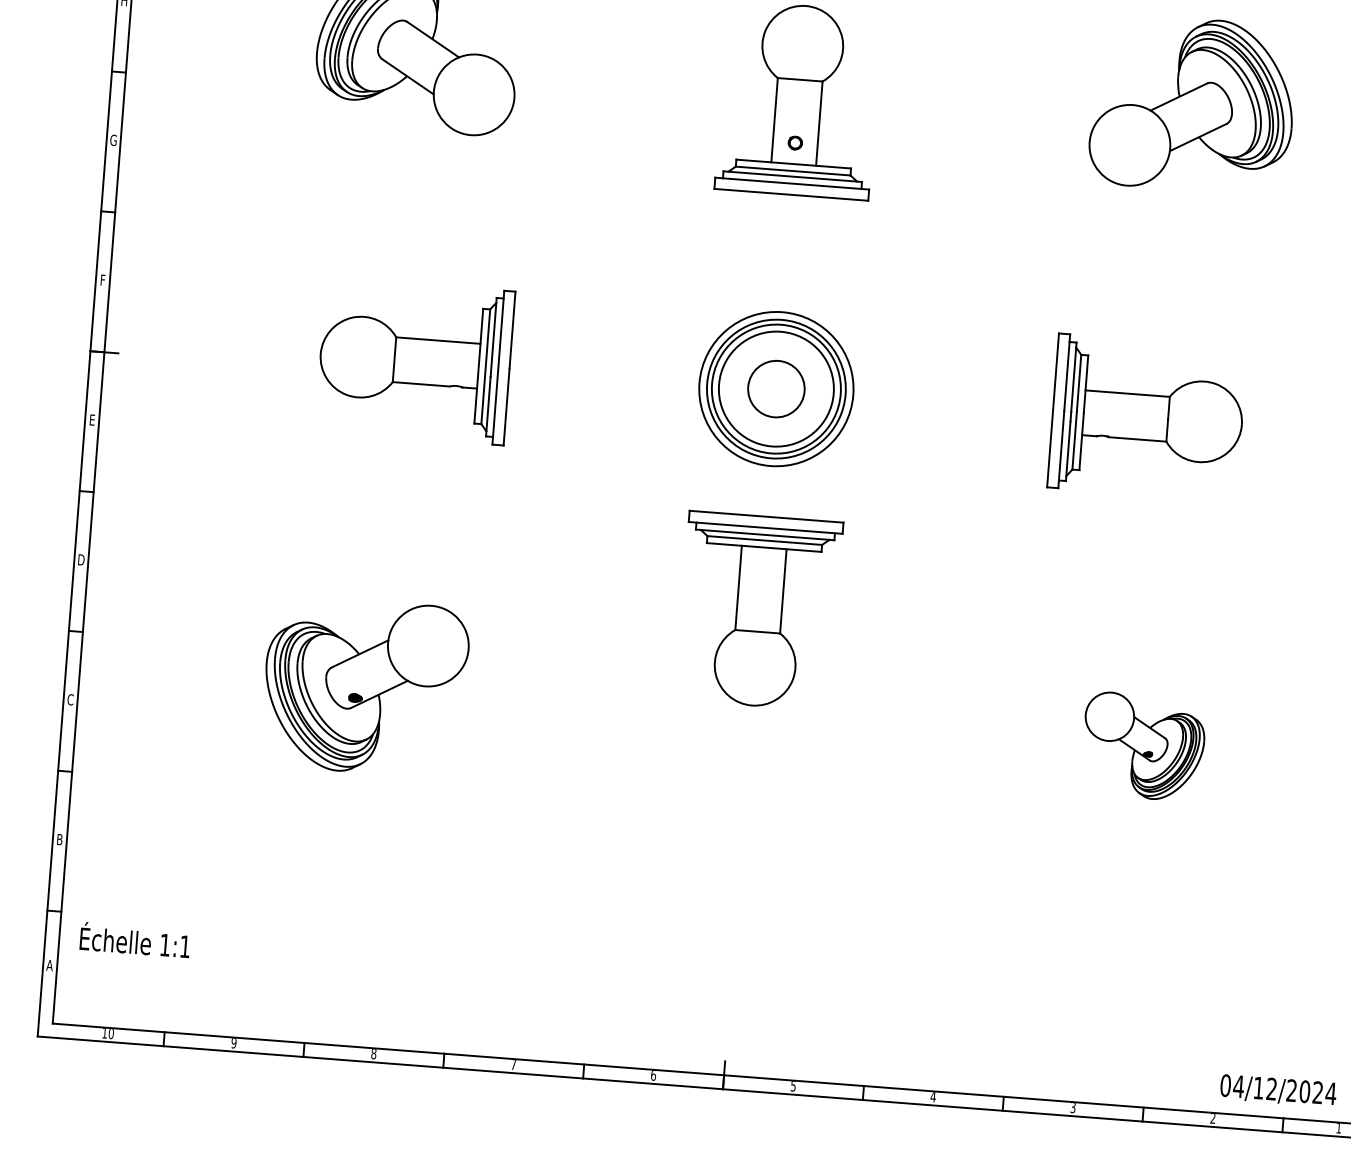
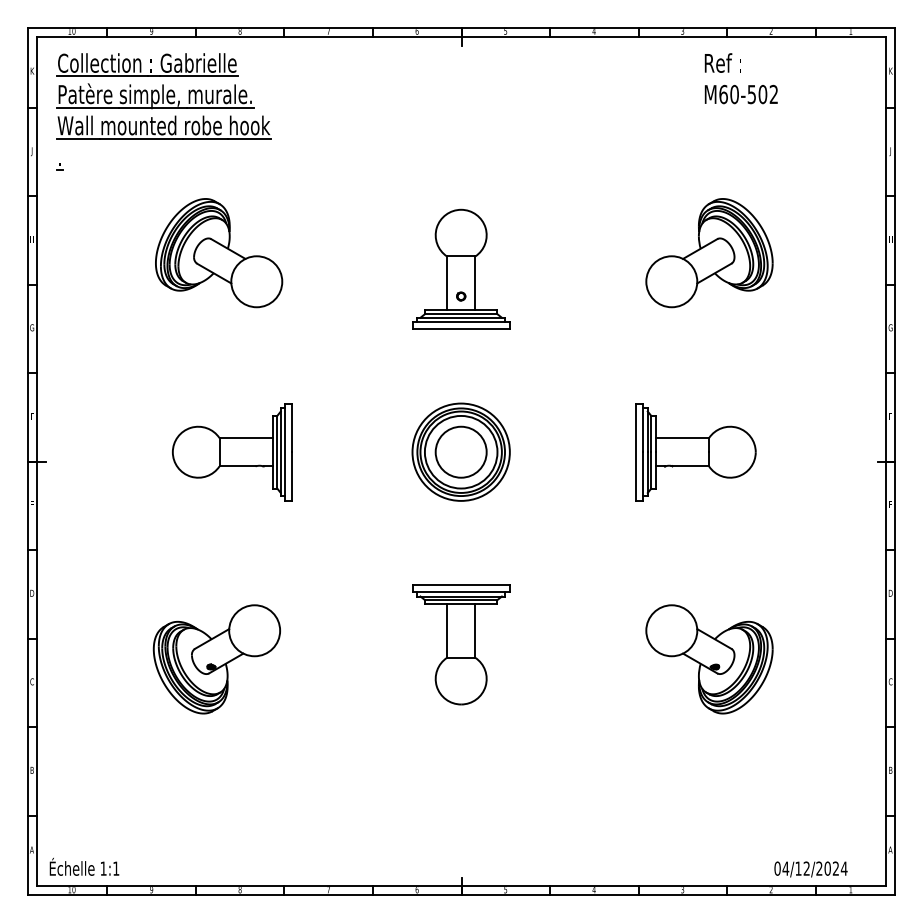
circle: (775, 387) -> (460, 451), size x1.43
part: (759, 610) -> (461, 644), moved
part: (1143, 746) -> (709, 659), size x1.67
text: (135, 939) -> (84, 866), moved

